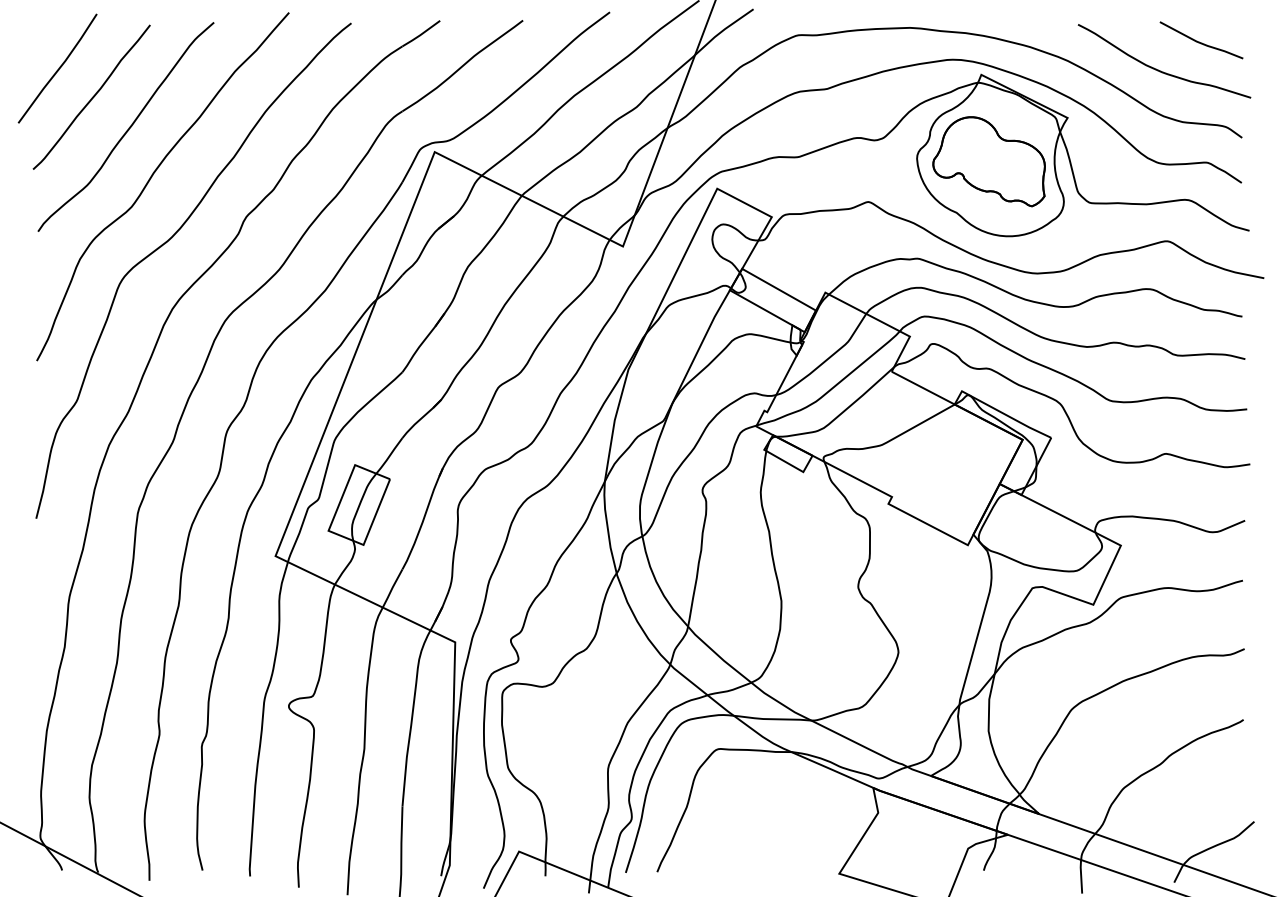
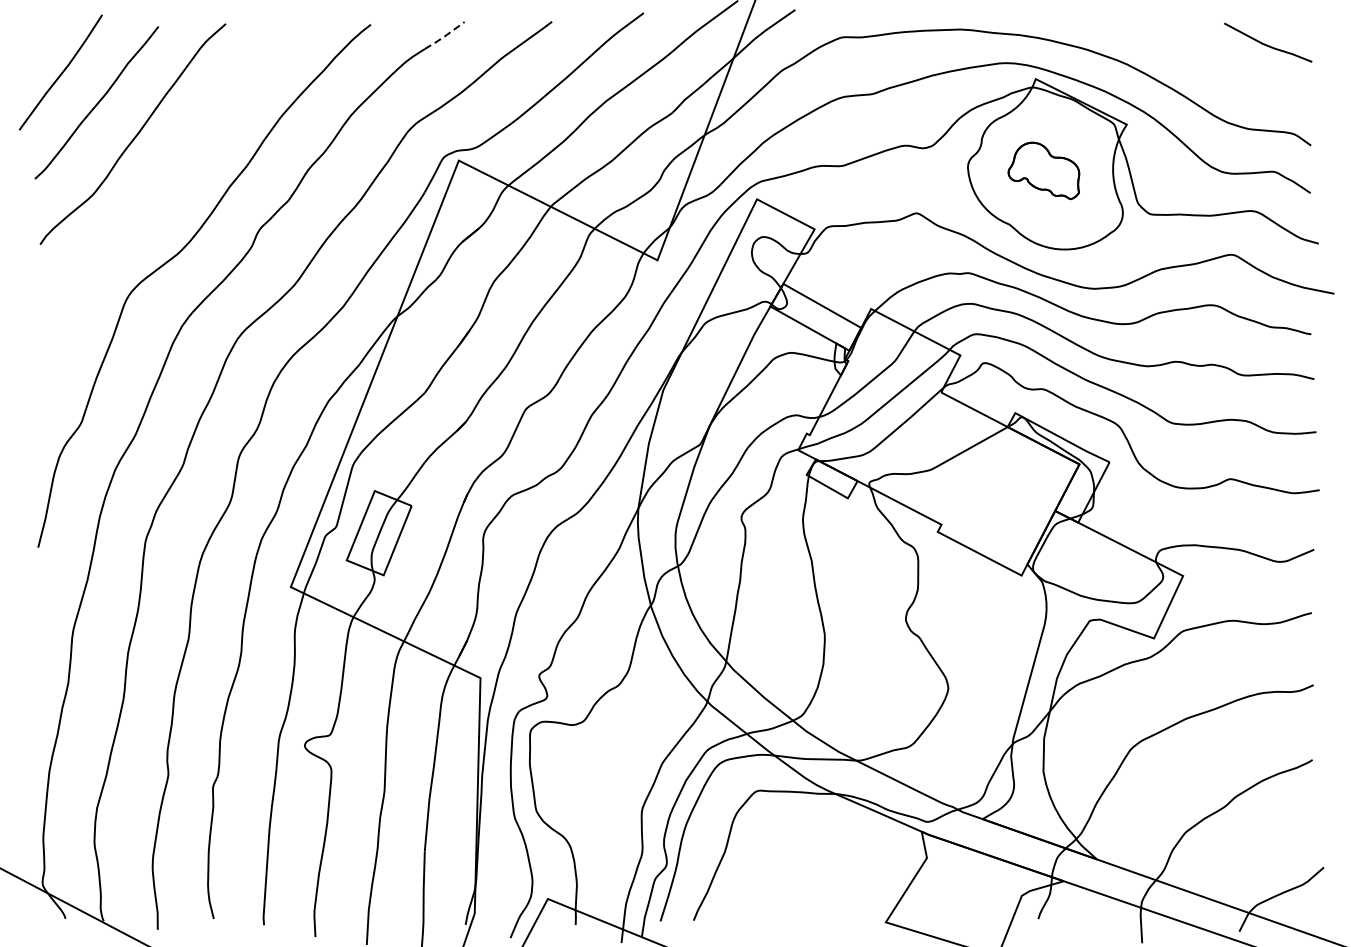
line: (420, 34) -> (443, 36), solid -> dashed
curve: (1160, 70) -> (1224, 74), removed
part: (988, 161) -> (1043, 170), size x0.6
curve: (150, 180) -> (158, 190), removed

